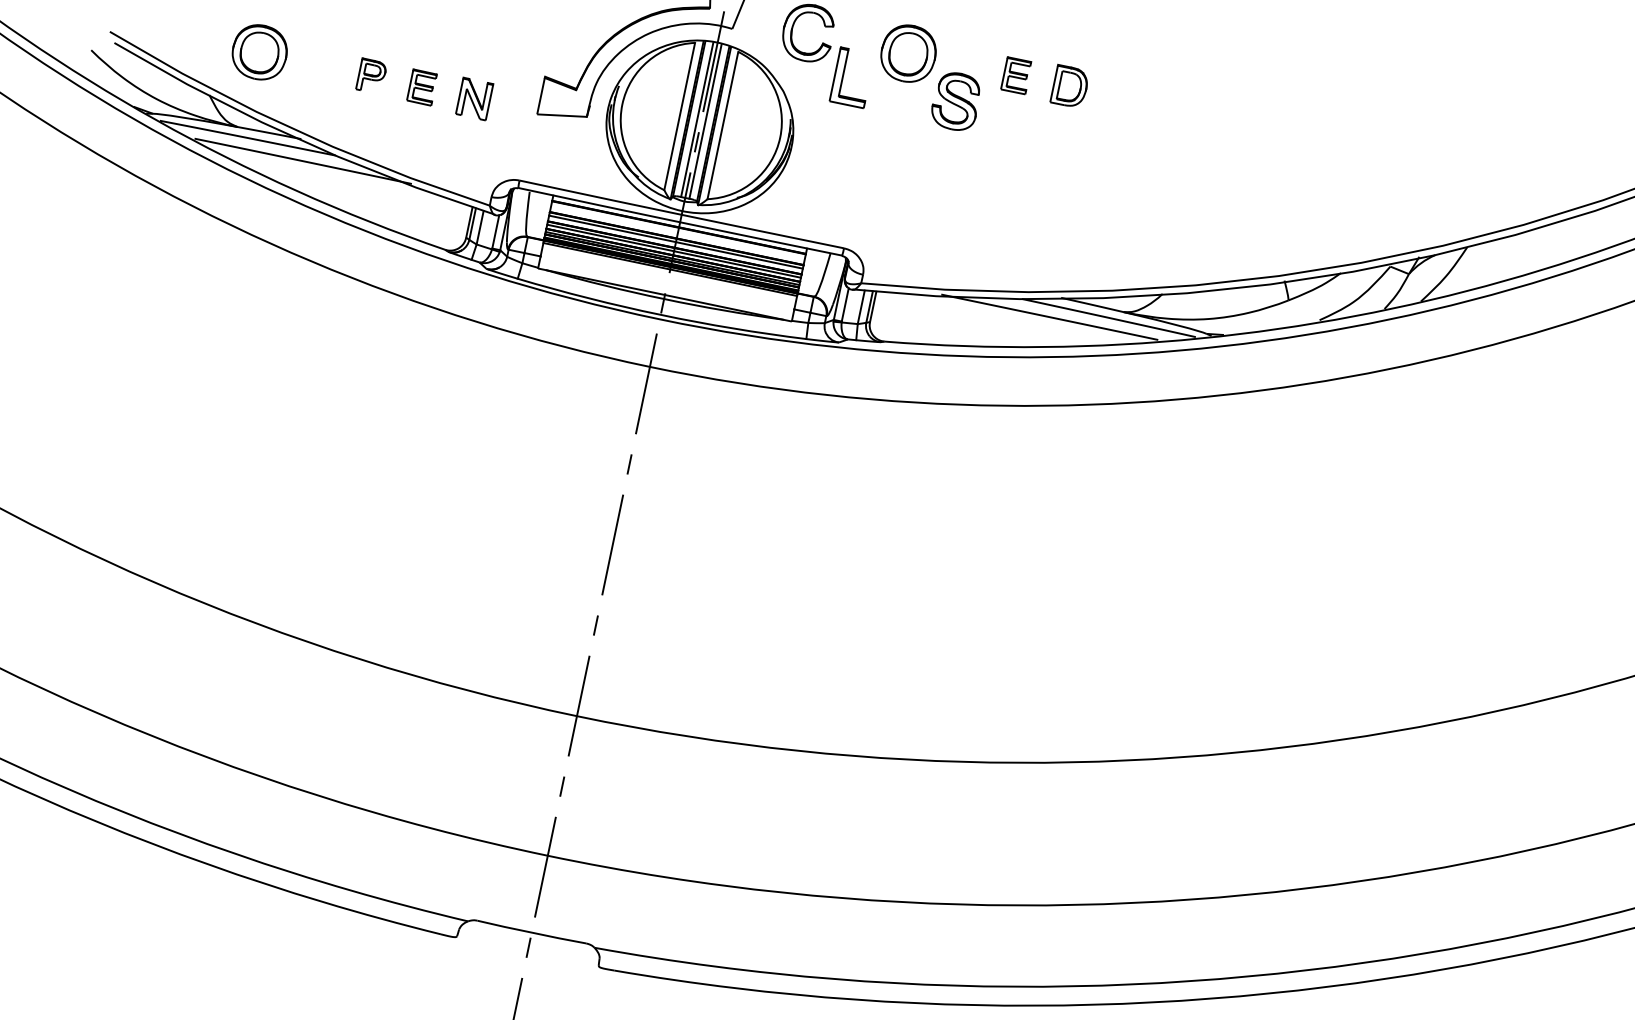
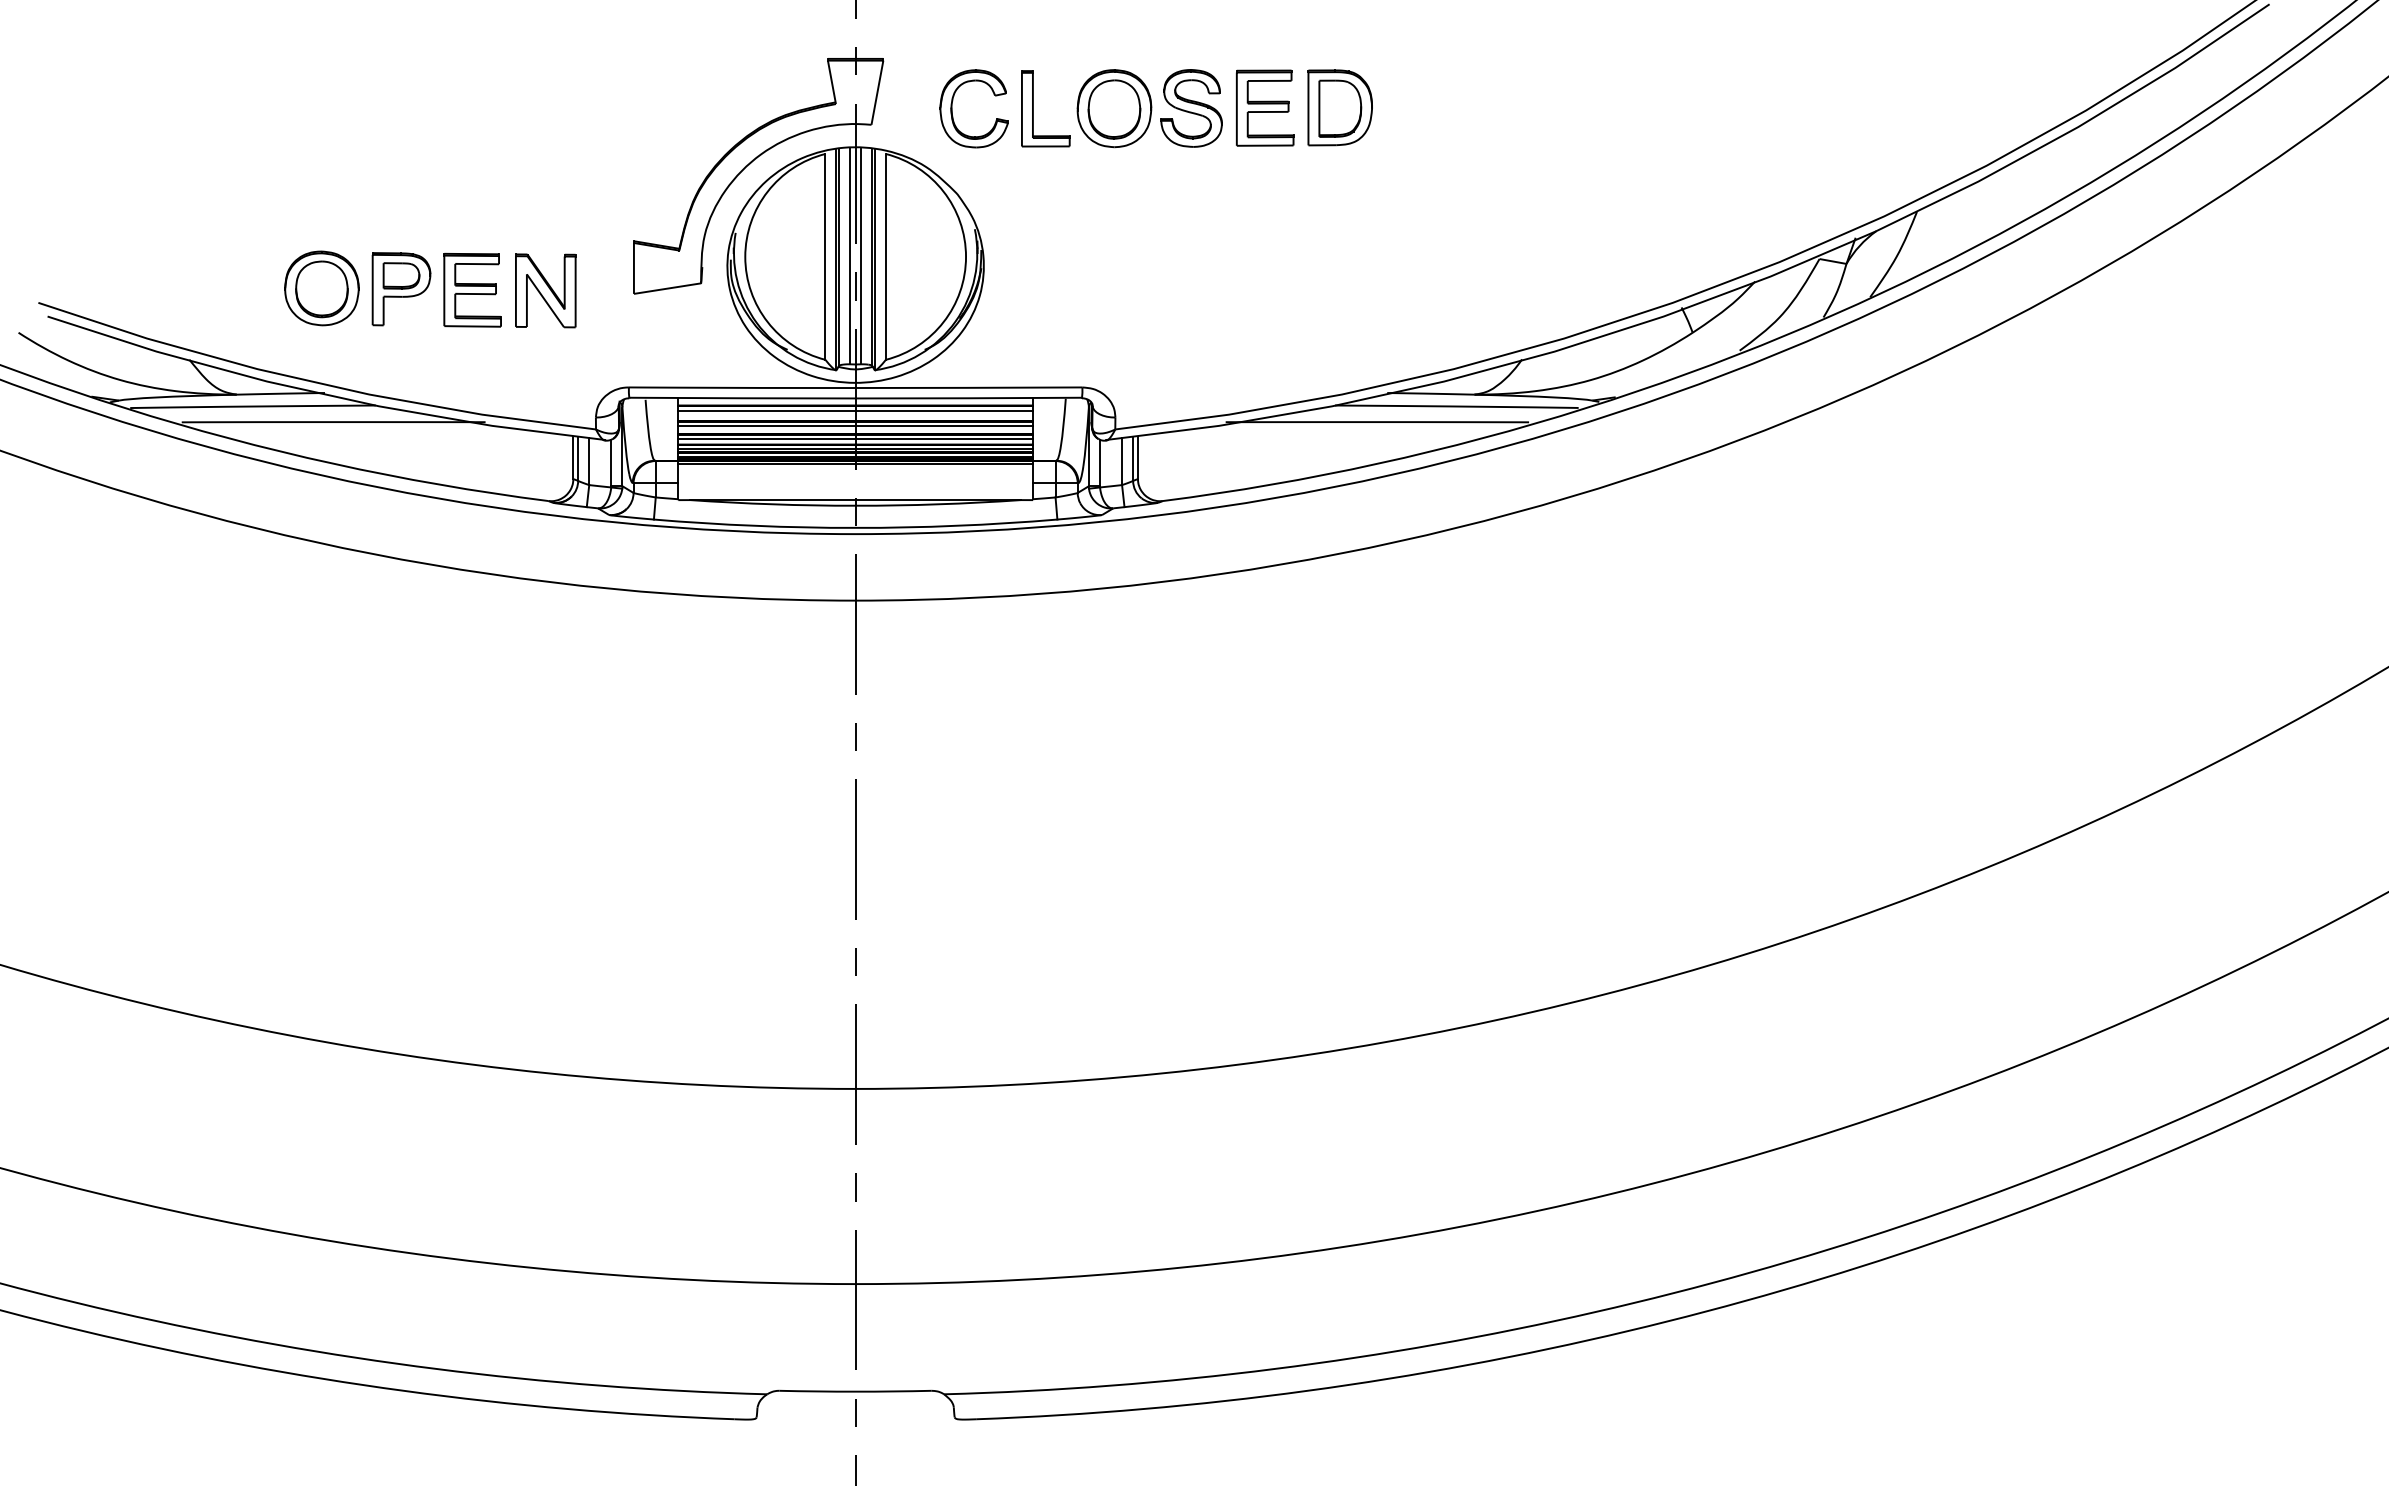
part: (259, 52) -> (321, 288), moved
part: (843, 75) -> (1033, 108), moved
part: (1016, 75) -> (1265, 107), size x1.67
part: (371, 76) -> (401, 289), size x1.67
part: (1069, 86) -> (1339, 107), size x1.43
part: (422, 87) -> (472, 289), size x1.67
part: (474, 98) -> (545, 290), size x1.43
part: (956, 101) -> (1191, 108), moved
line: (678, 230) -> (855, 410), added

